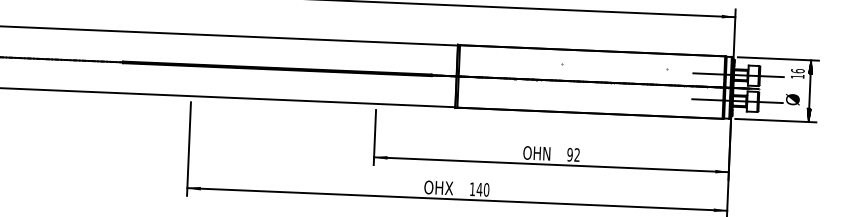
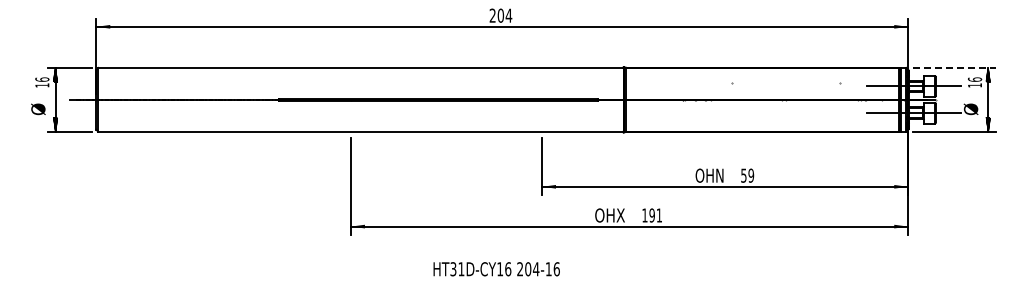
line: (778, 59) -> (954, 68), solid -> dashed
text: (573, 154) -> (747, 175), 92 -> 59
text: (482, 189) -> (655, 215), 140 -> 191

